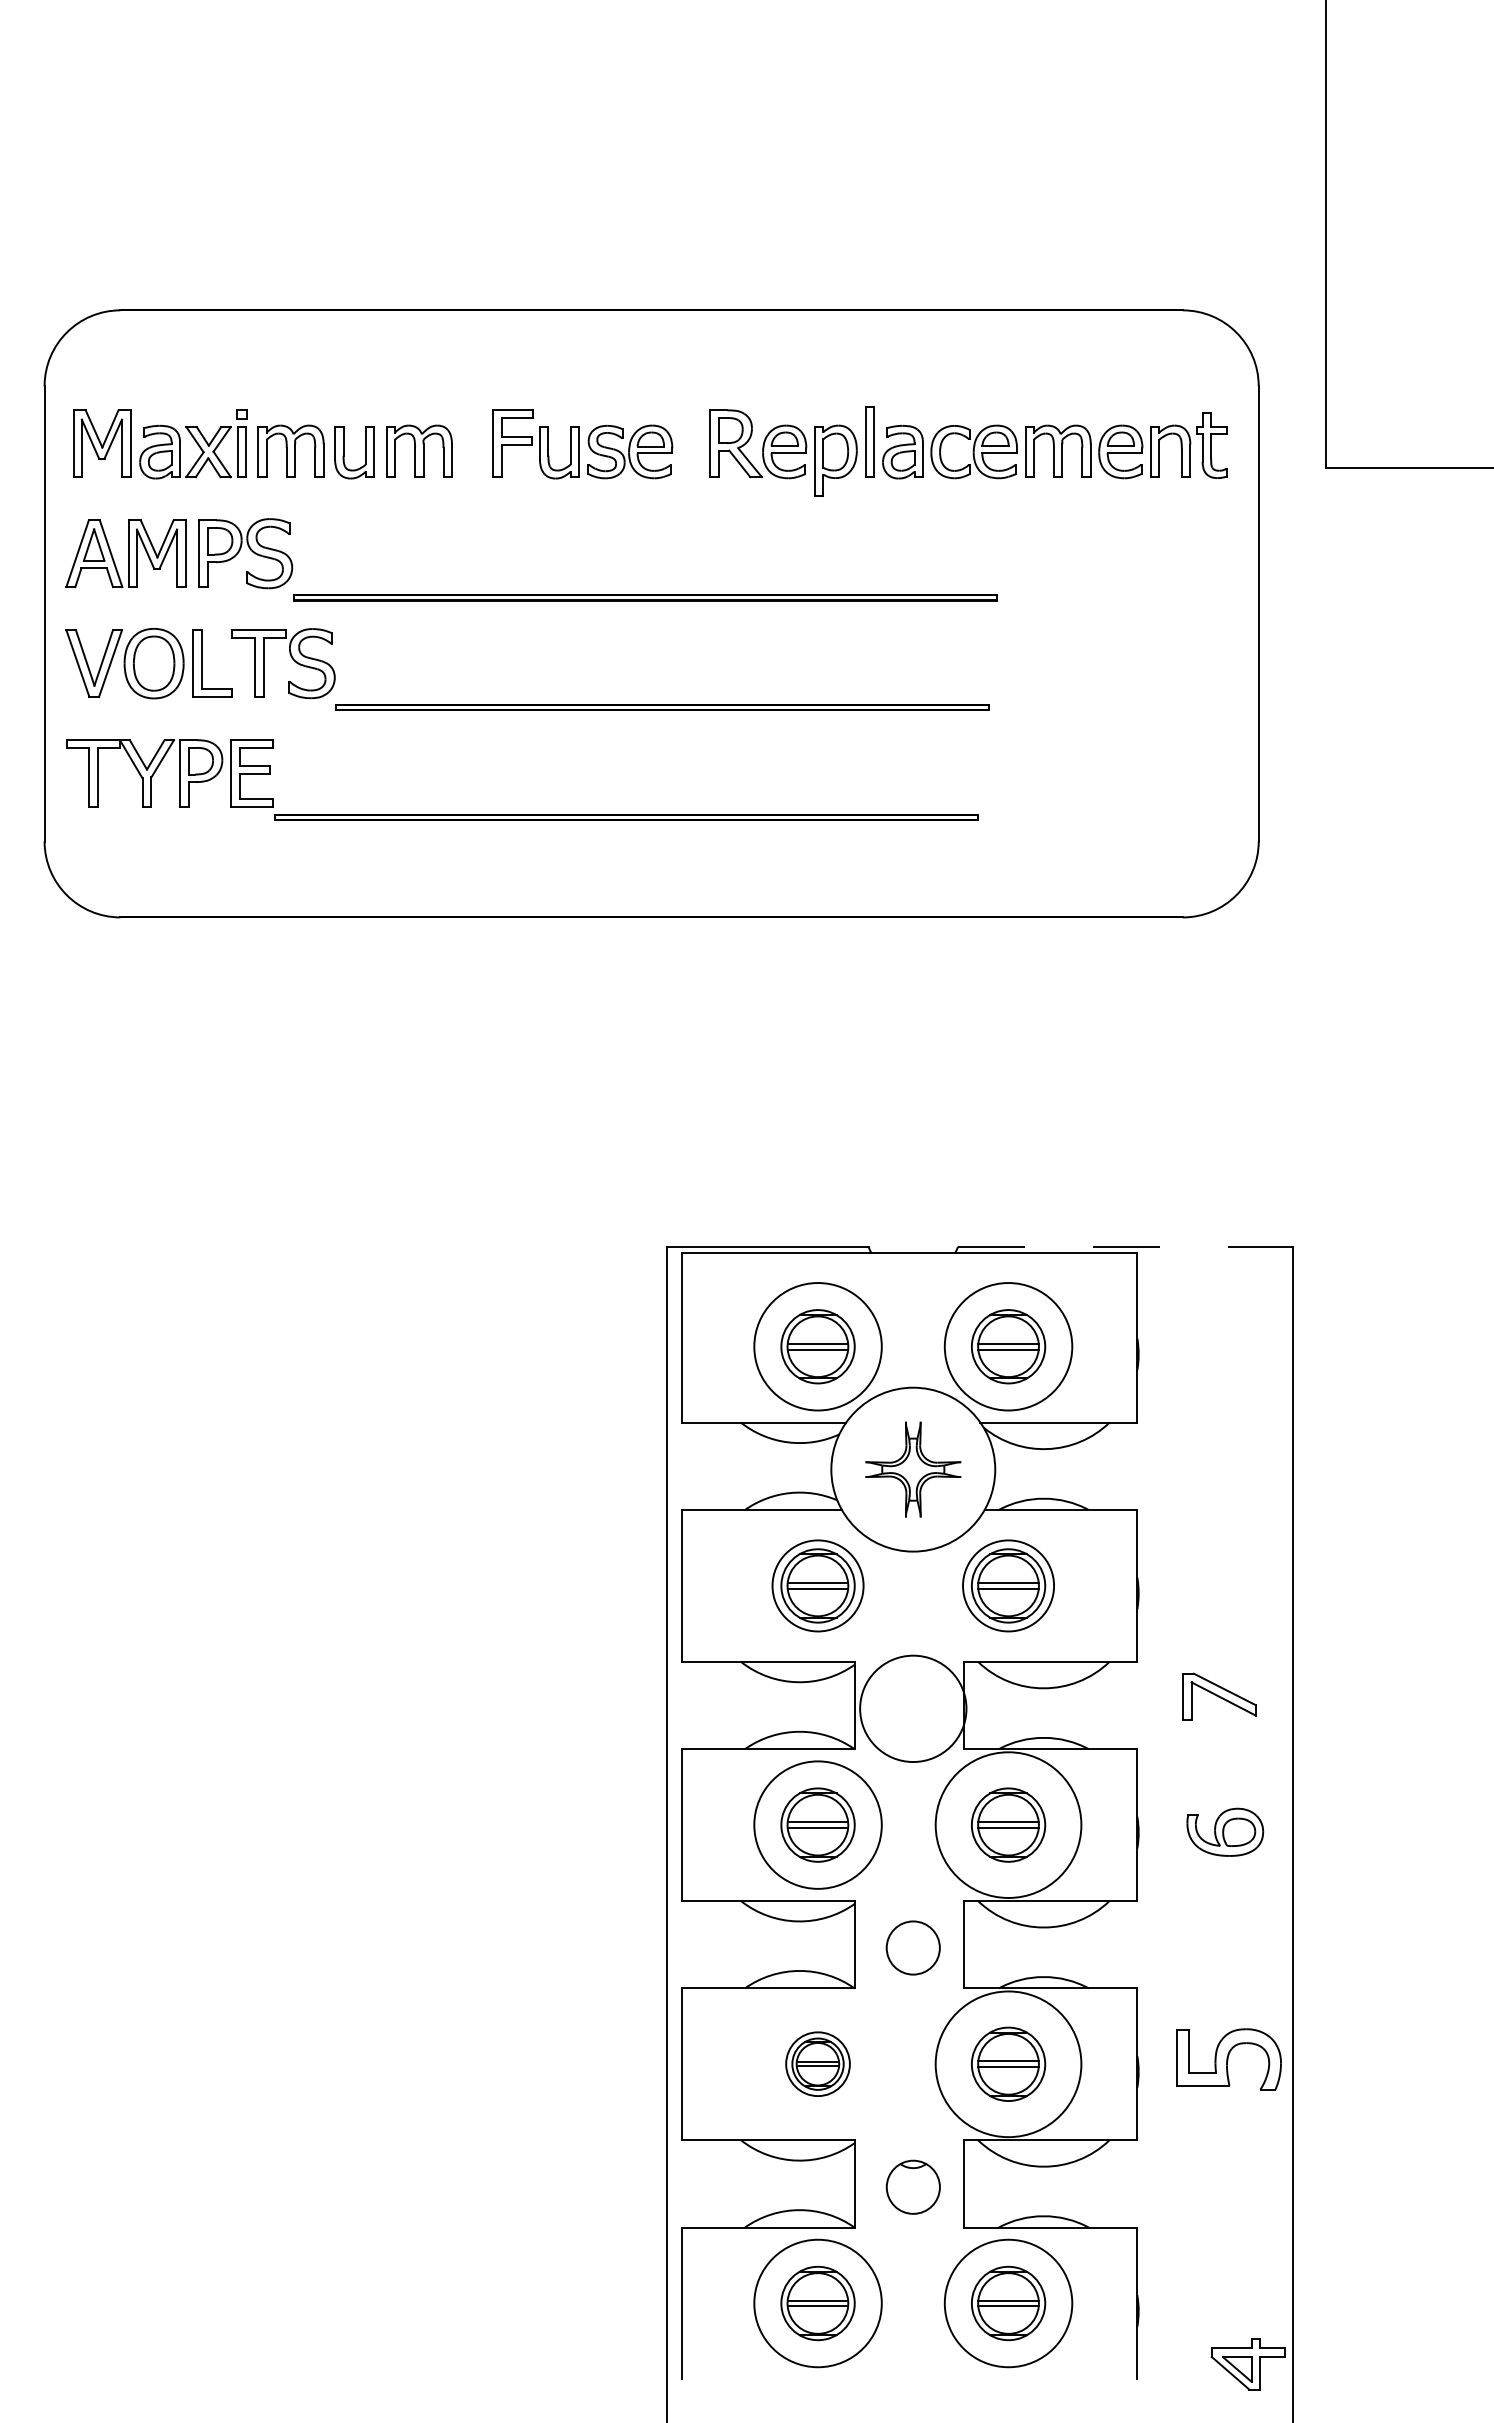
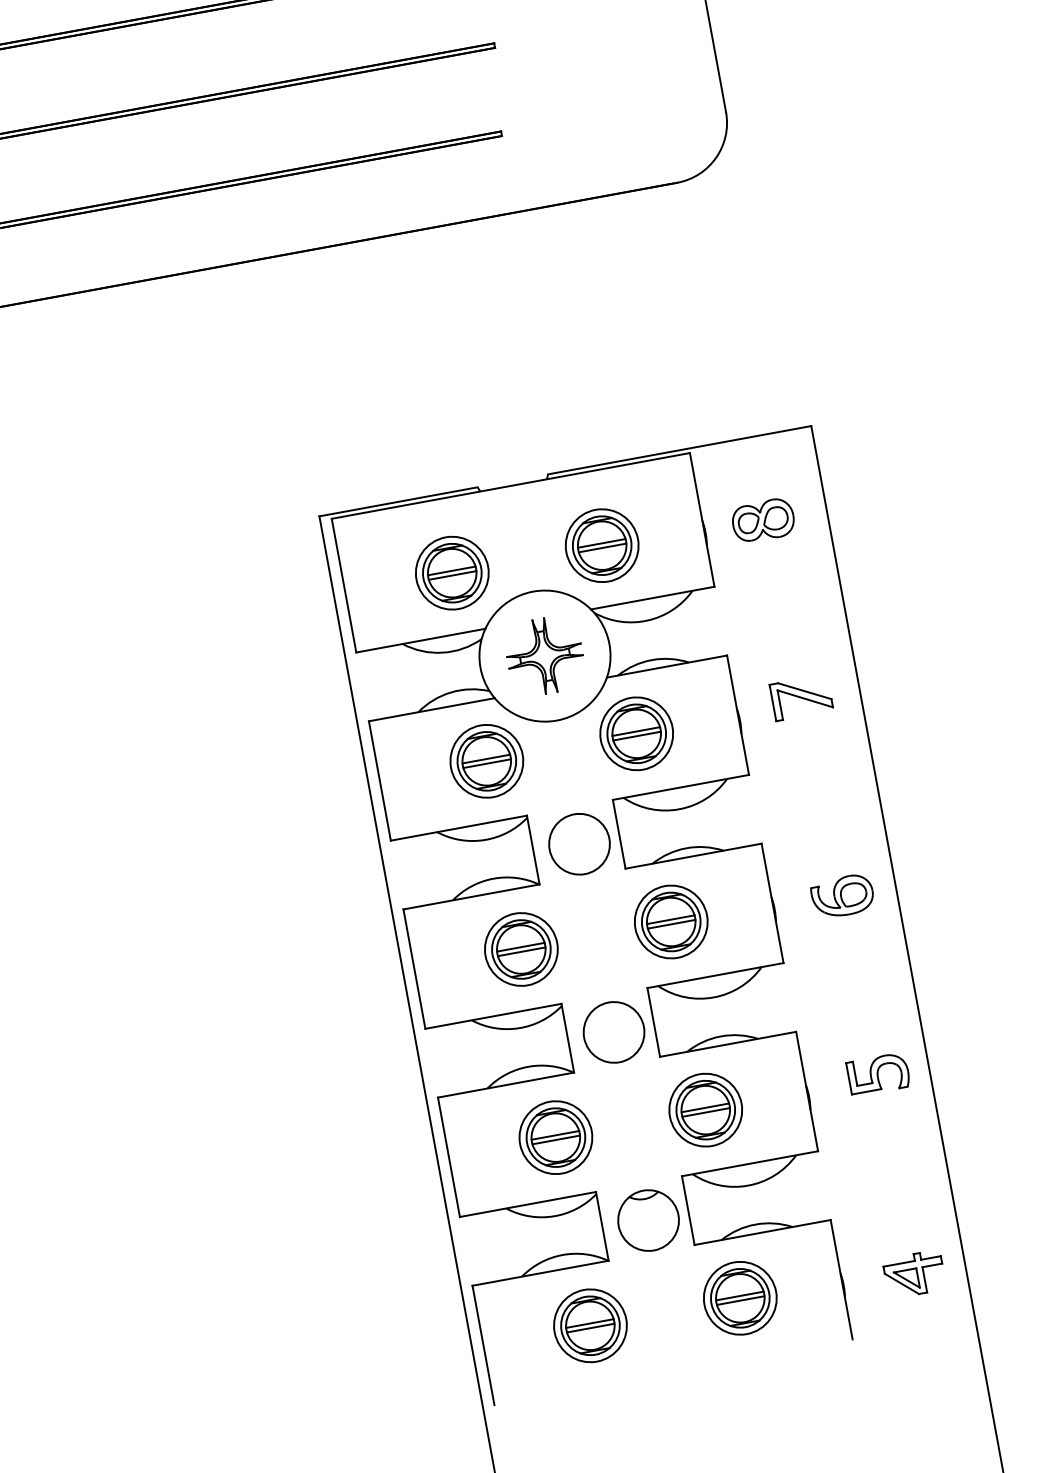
line: (1125, 1246) -> (679, 449), dashed -> solid
circle: (817, 1346) -> (451, 573), size x0.71
circle: (1008, 1346) -> (602, 545), size x0.71
part: (1212, 1351) -> (763, 519), added
part: (1219, 1696) -> (801, 697), moved
circle: (913, 1708) -> (579, 843), size x0.71
circle: (817, 1824) -> (520, 949), size x0.71
circle: (1008, 1824) -> (671, 921), size x0.62
circle: (913, 1948) -> (614, 1032), size x1.43
part: (1228, 2058) -> (877, 1073), size x0.71
part: (817, 2063) -> (555, 1137), size x1.43
circle: (1008, 2063) -> (705, 1109), size x0.62
part: (913, 2187) -> (648, 1220), size x1.43
circle: (817, 2303) -> (590, 1325), size x0.71
circle: (1008, 2303) -> (740, 1298), size x0.71
part: (1247, 2364) -> (913, 1274), moved

